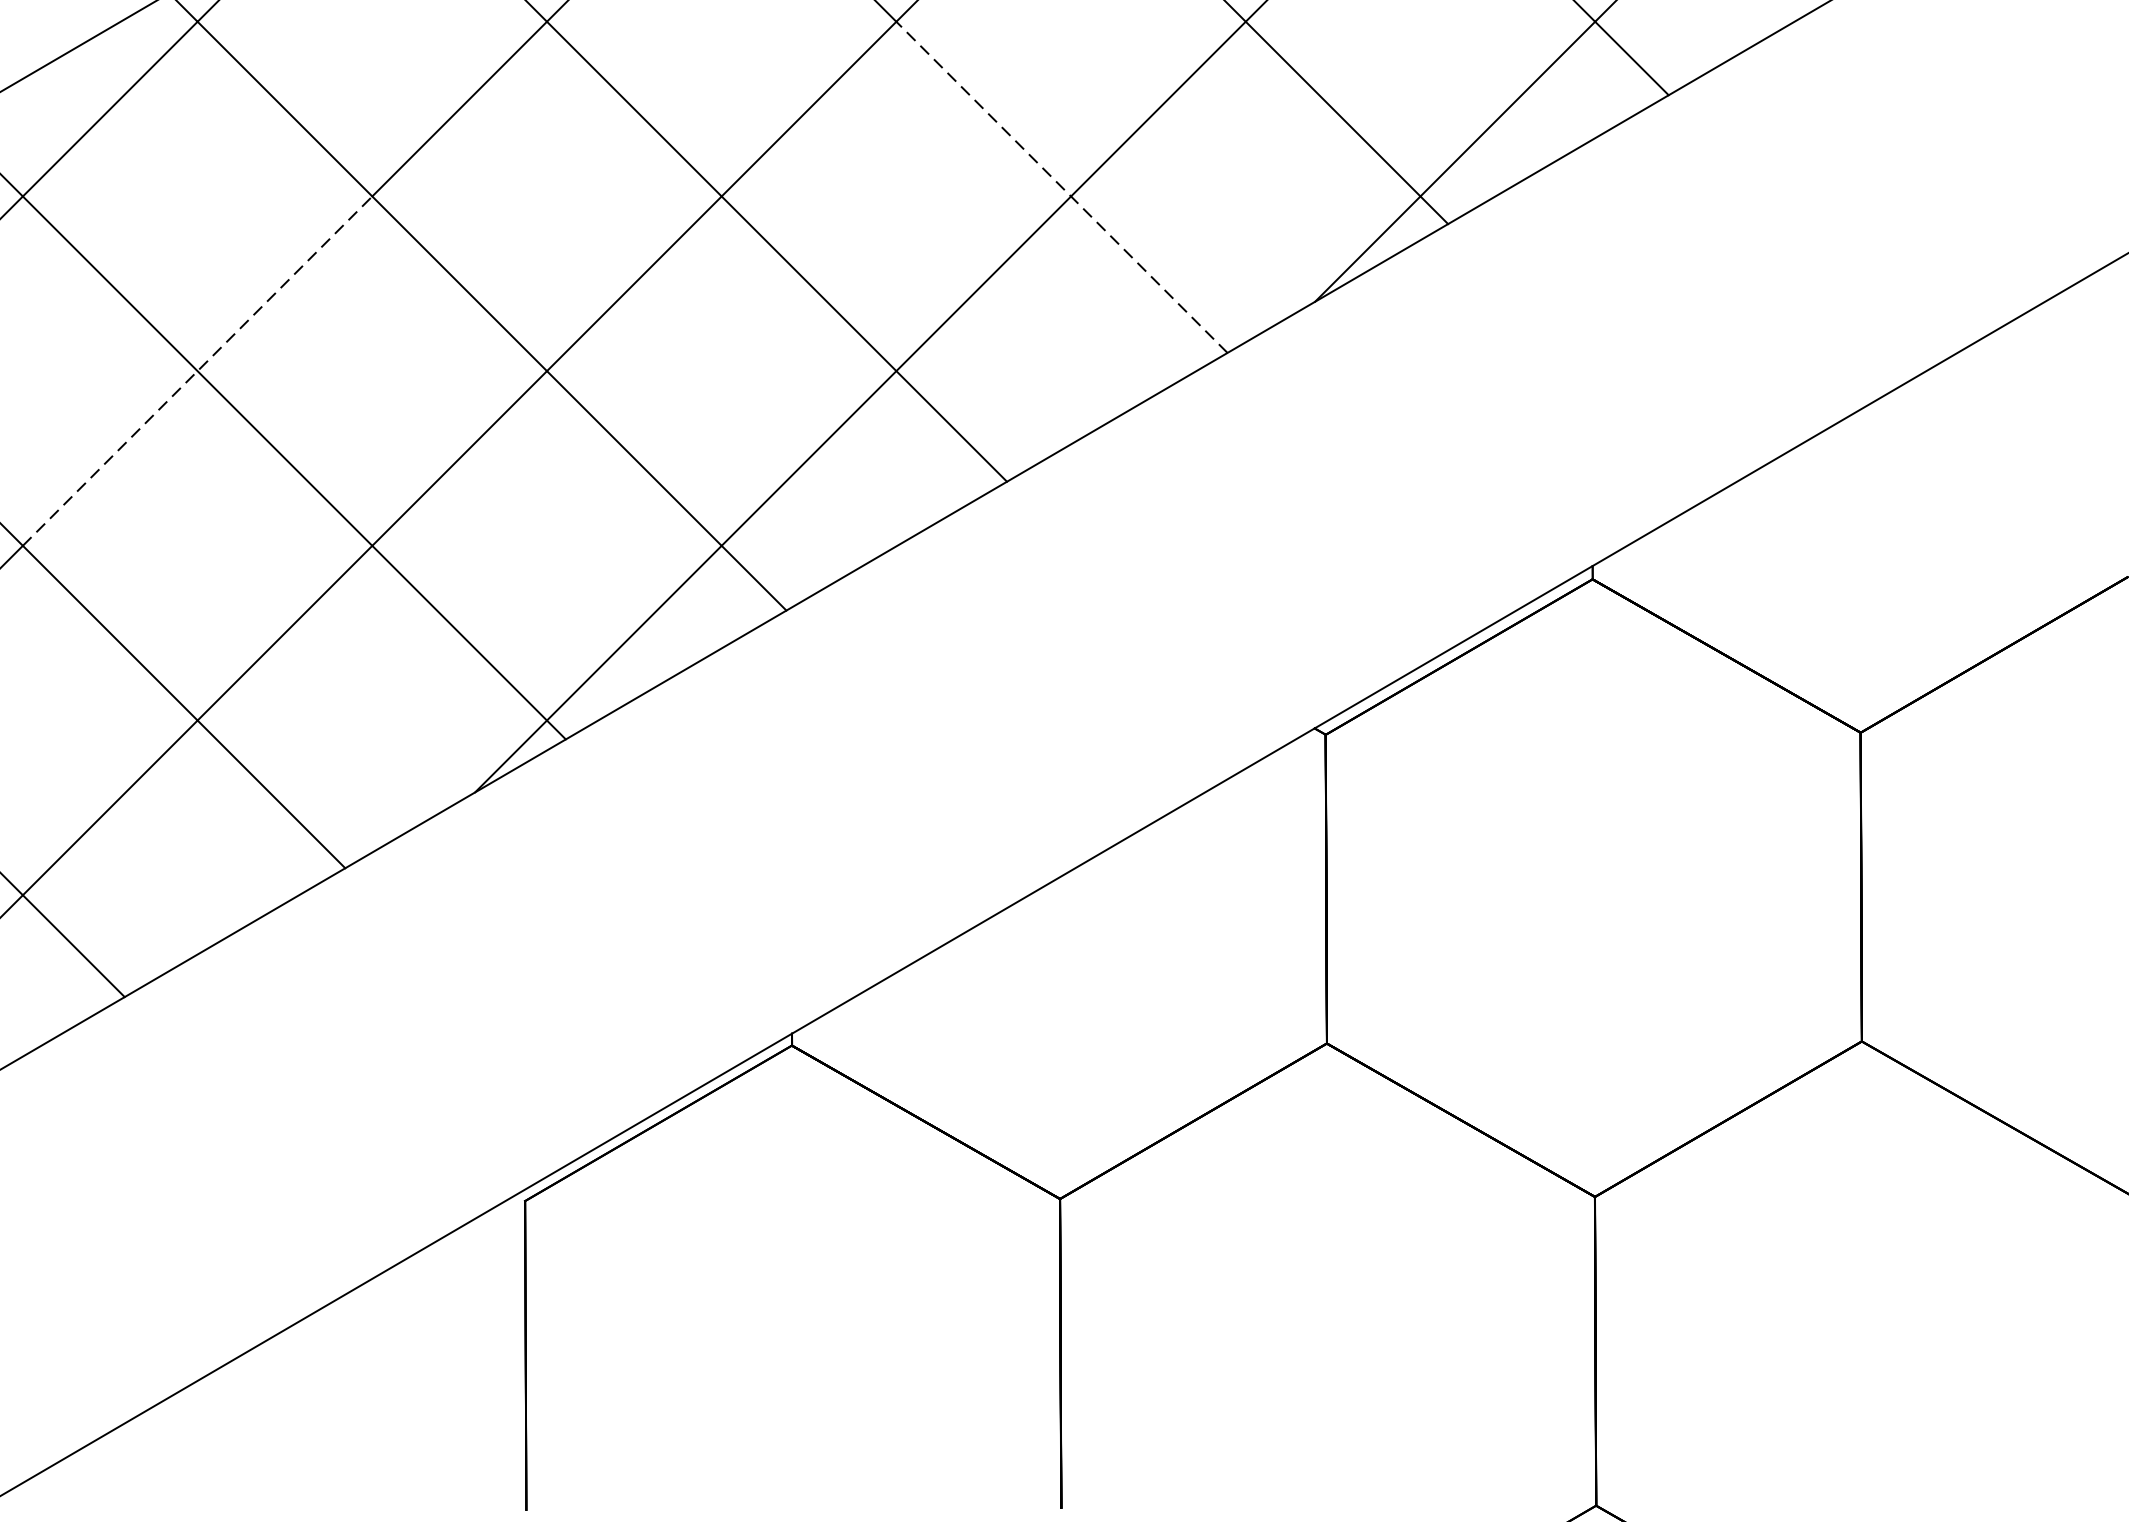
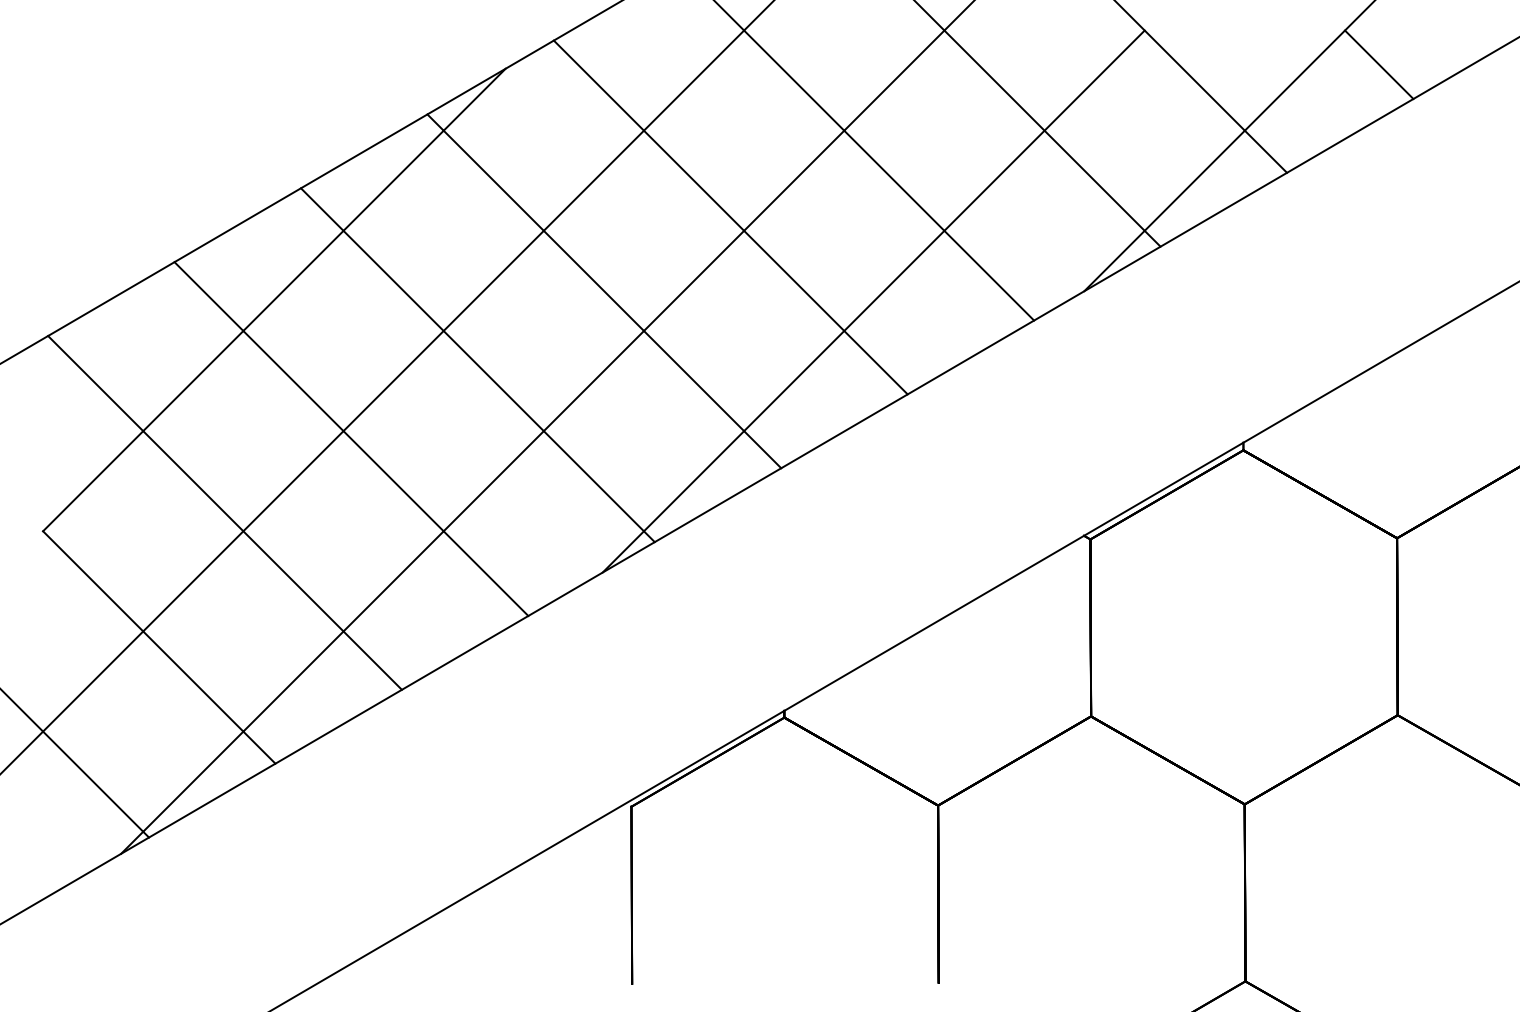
line: (1060, 187) -> (938, 225), dashed -> solid
line: (197, 372) -> (443, 331), dashed -> solid

